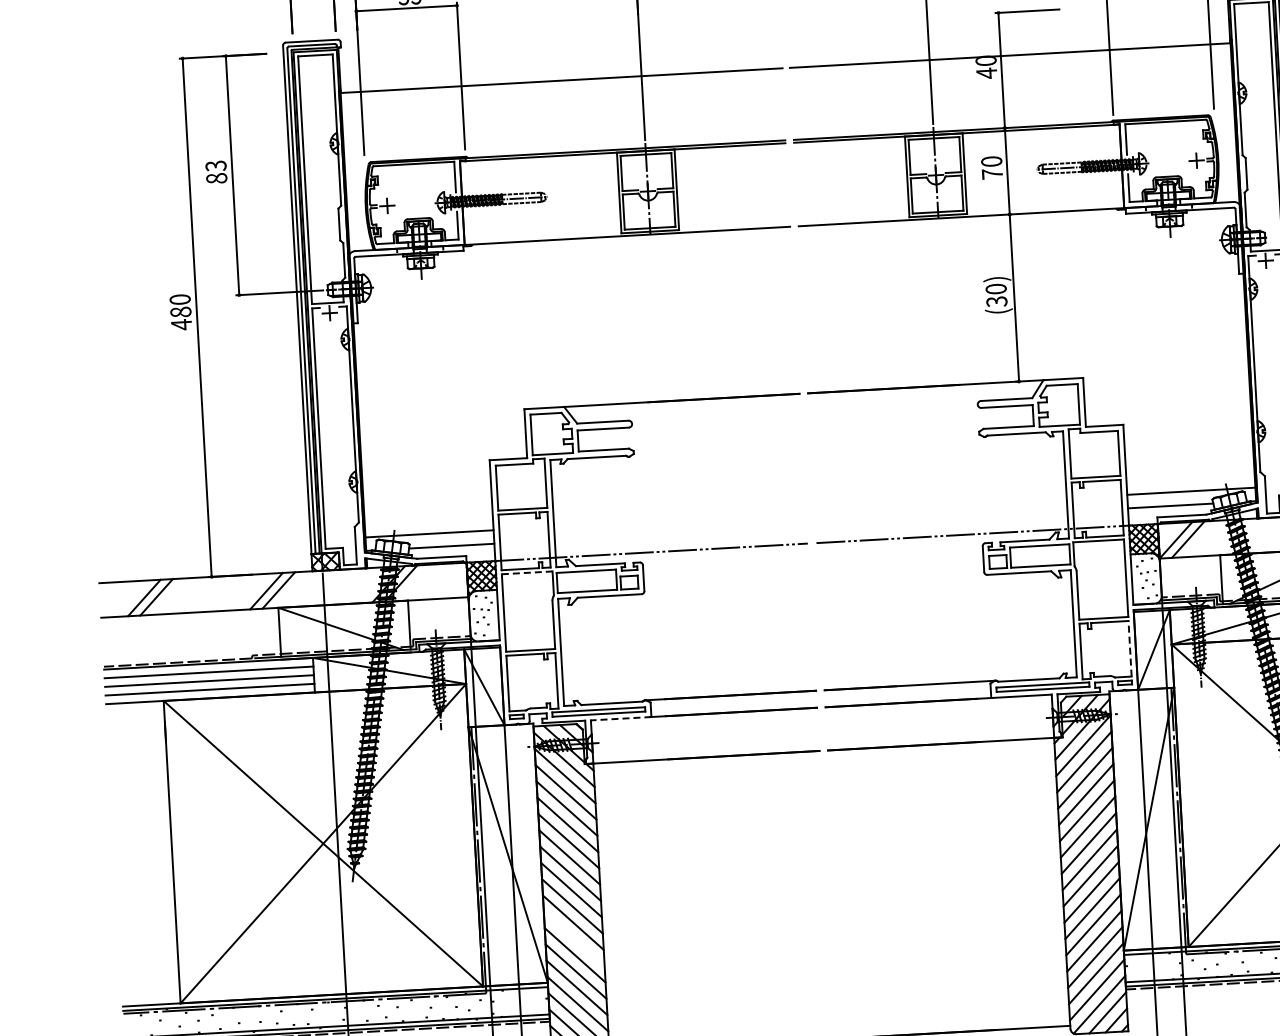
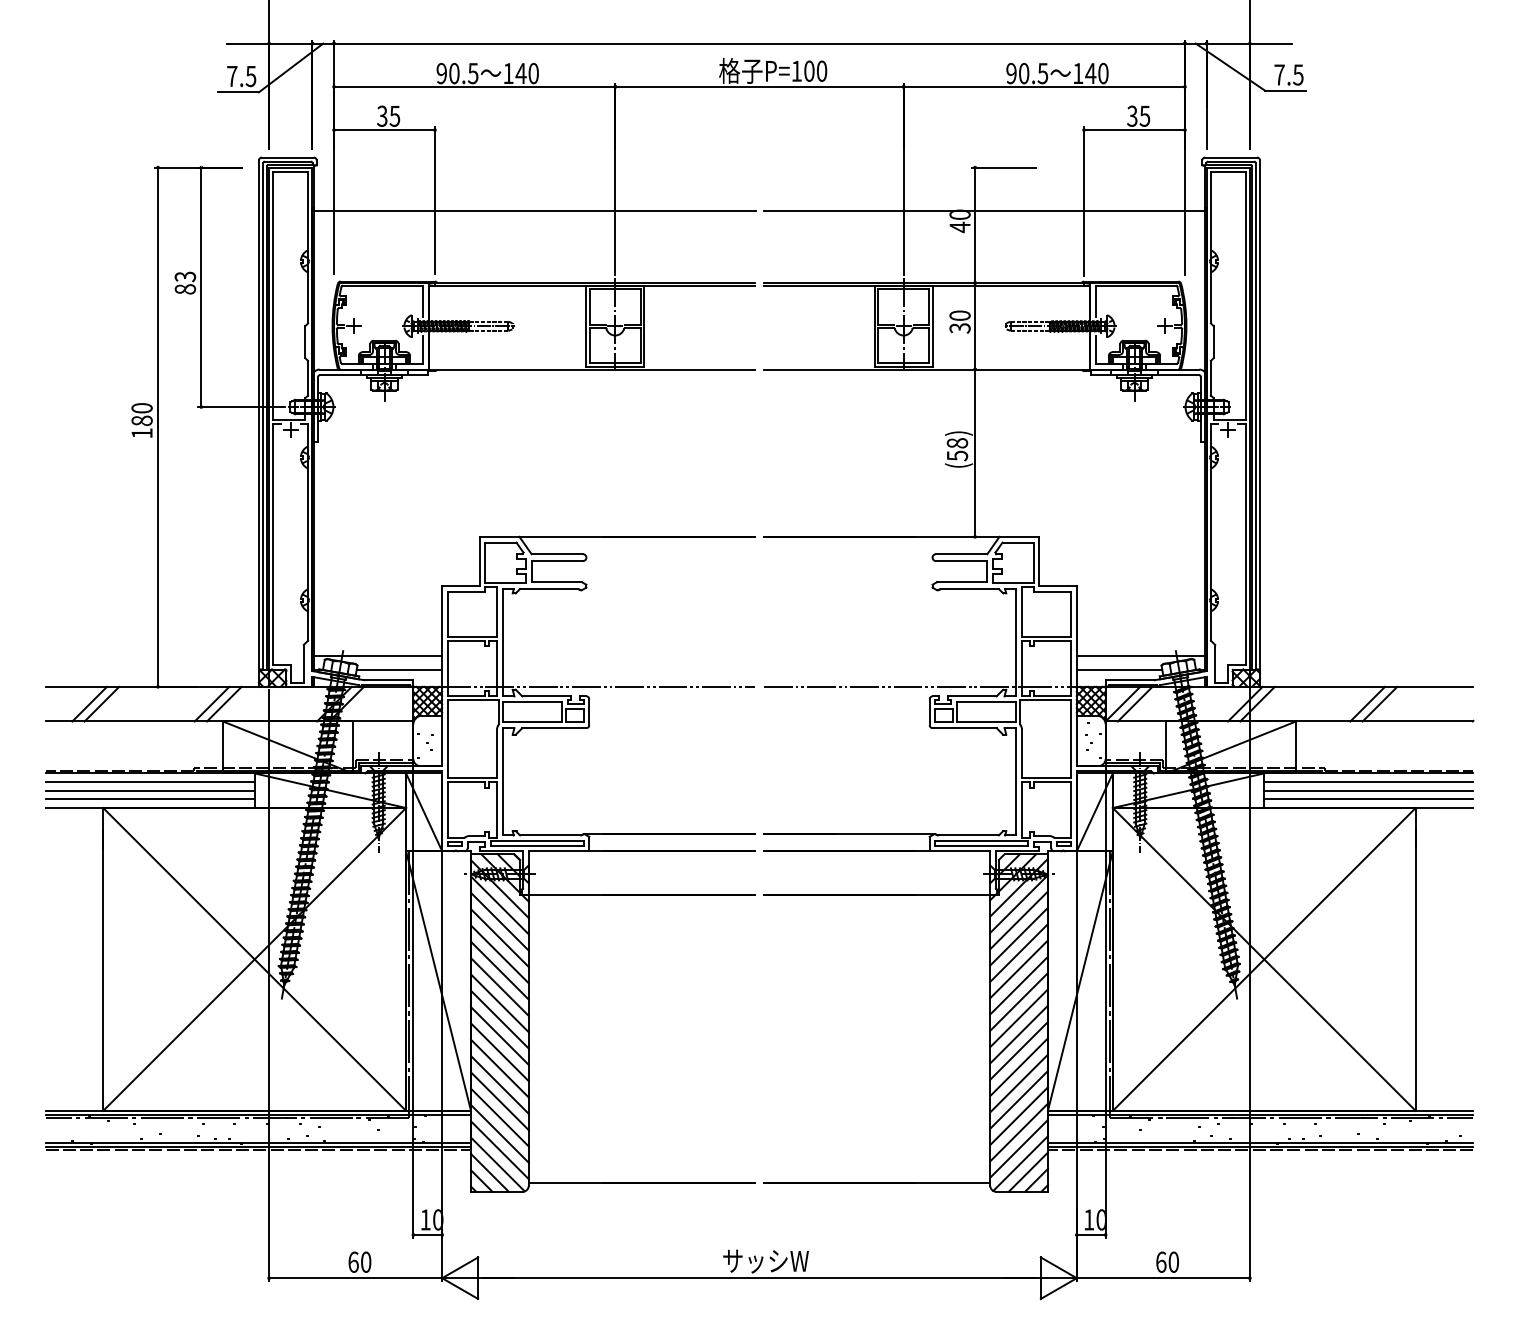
text: (991, 174) -> (959, 328), 70 -> 30
text: (995, 295) -> (956, 449), (30) -> (58)
text: (180, 324) -> (141, 433), 480 -> 180
line: (527, 572) -> (473, 700), dashed -> solid
line: (1130, 648) -> (1071, 809), dashed -> solid
line: (620, 718) -> (558, 851), dashed -> solid
line: (573, 938) -> (499, 1068), added

